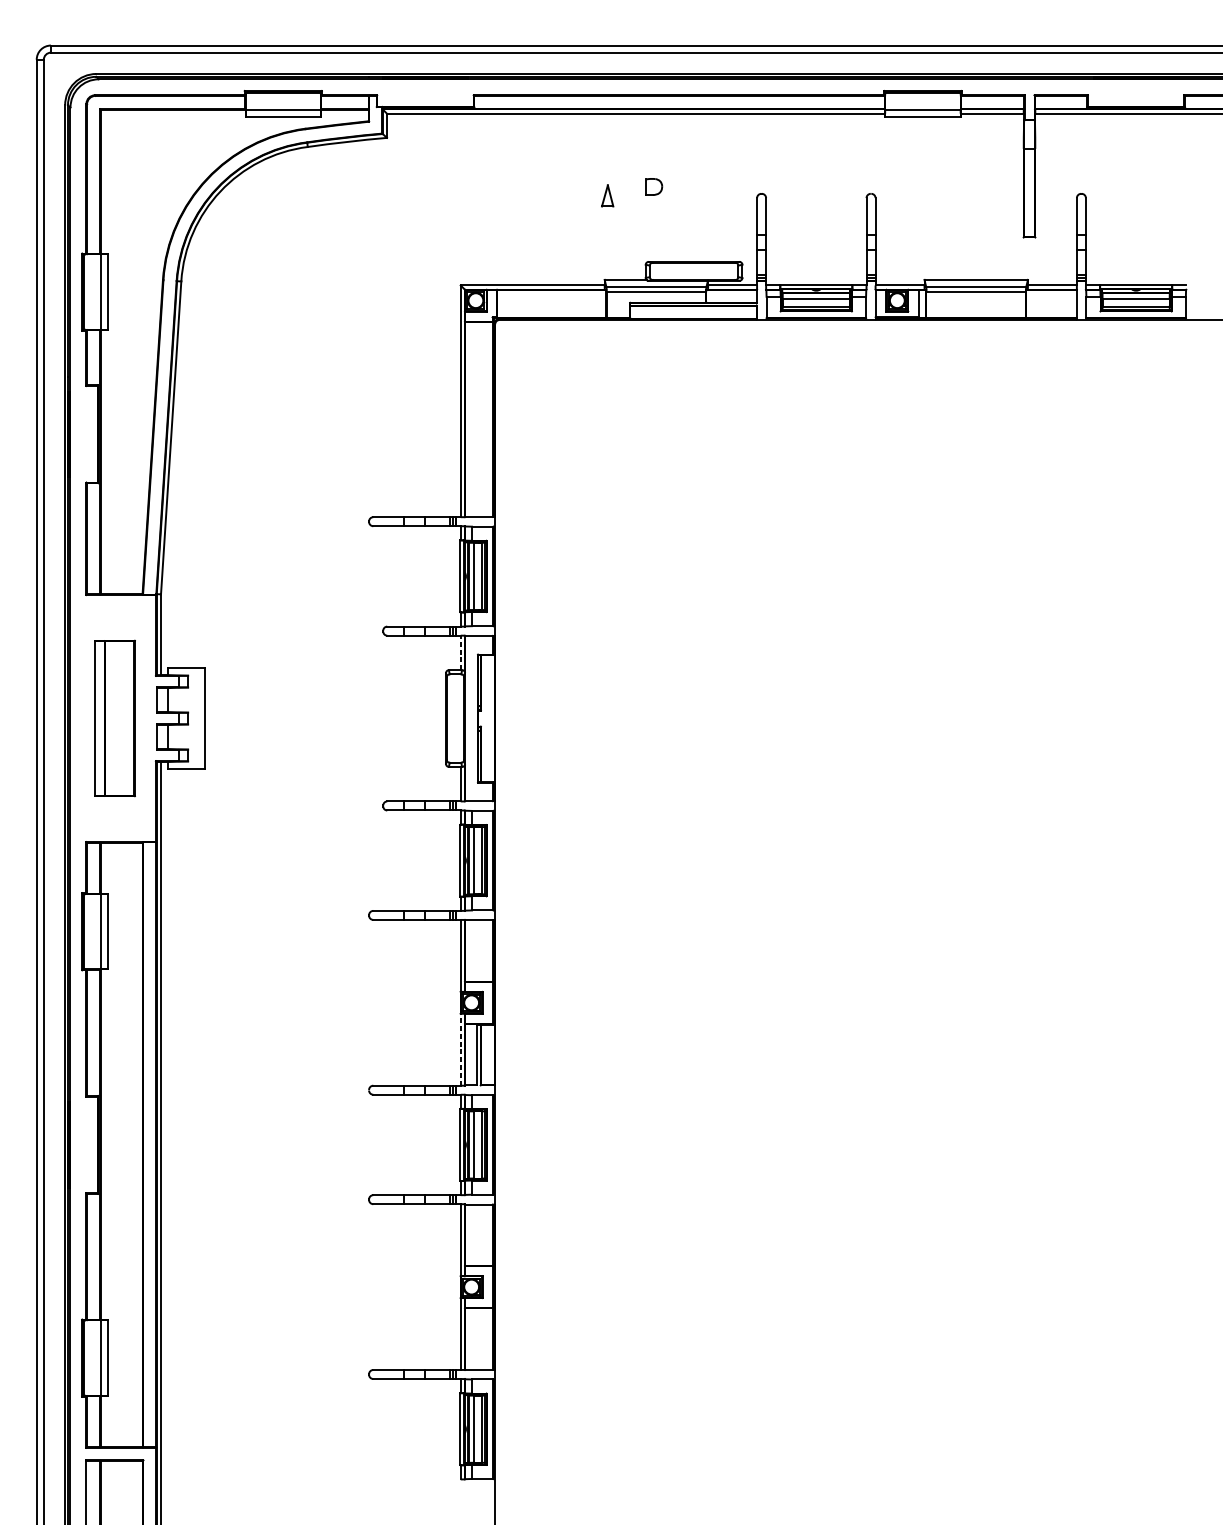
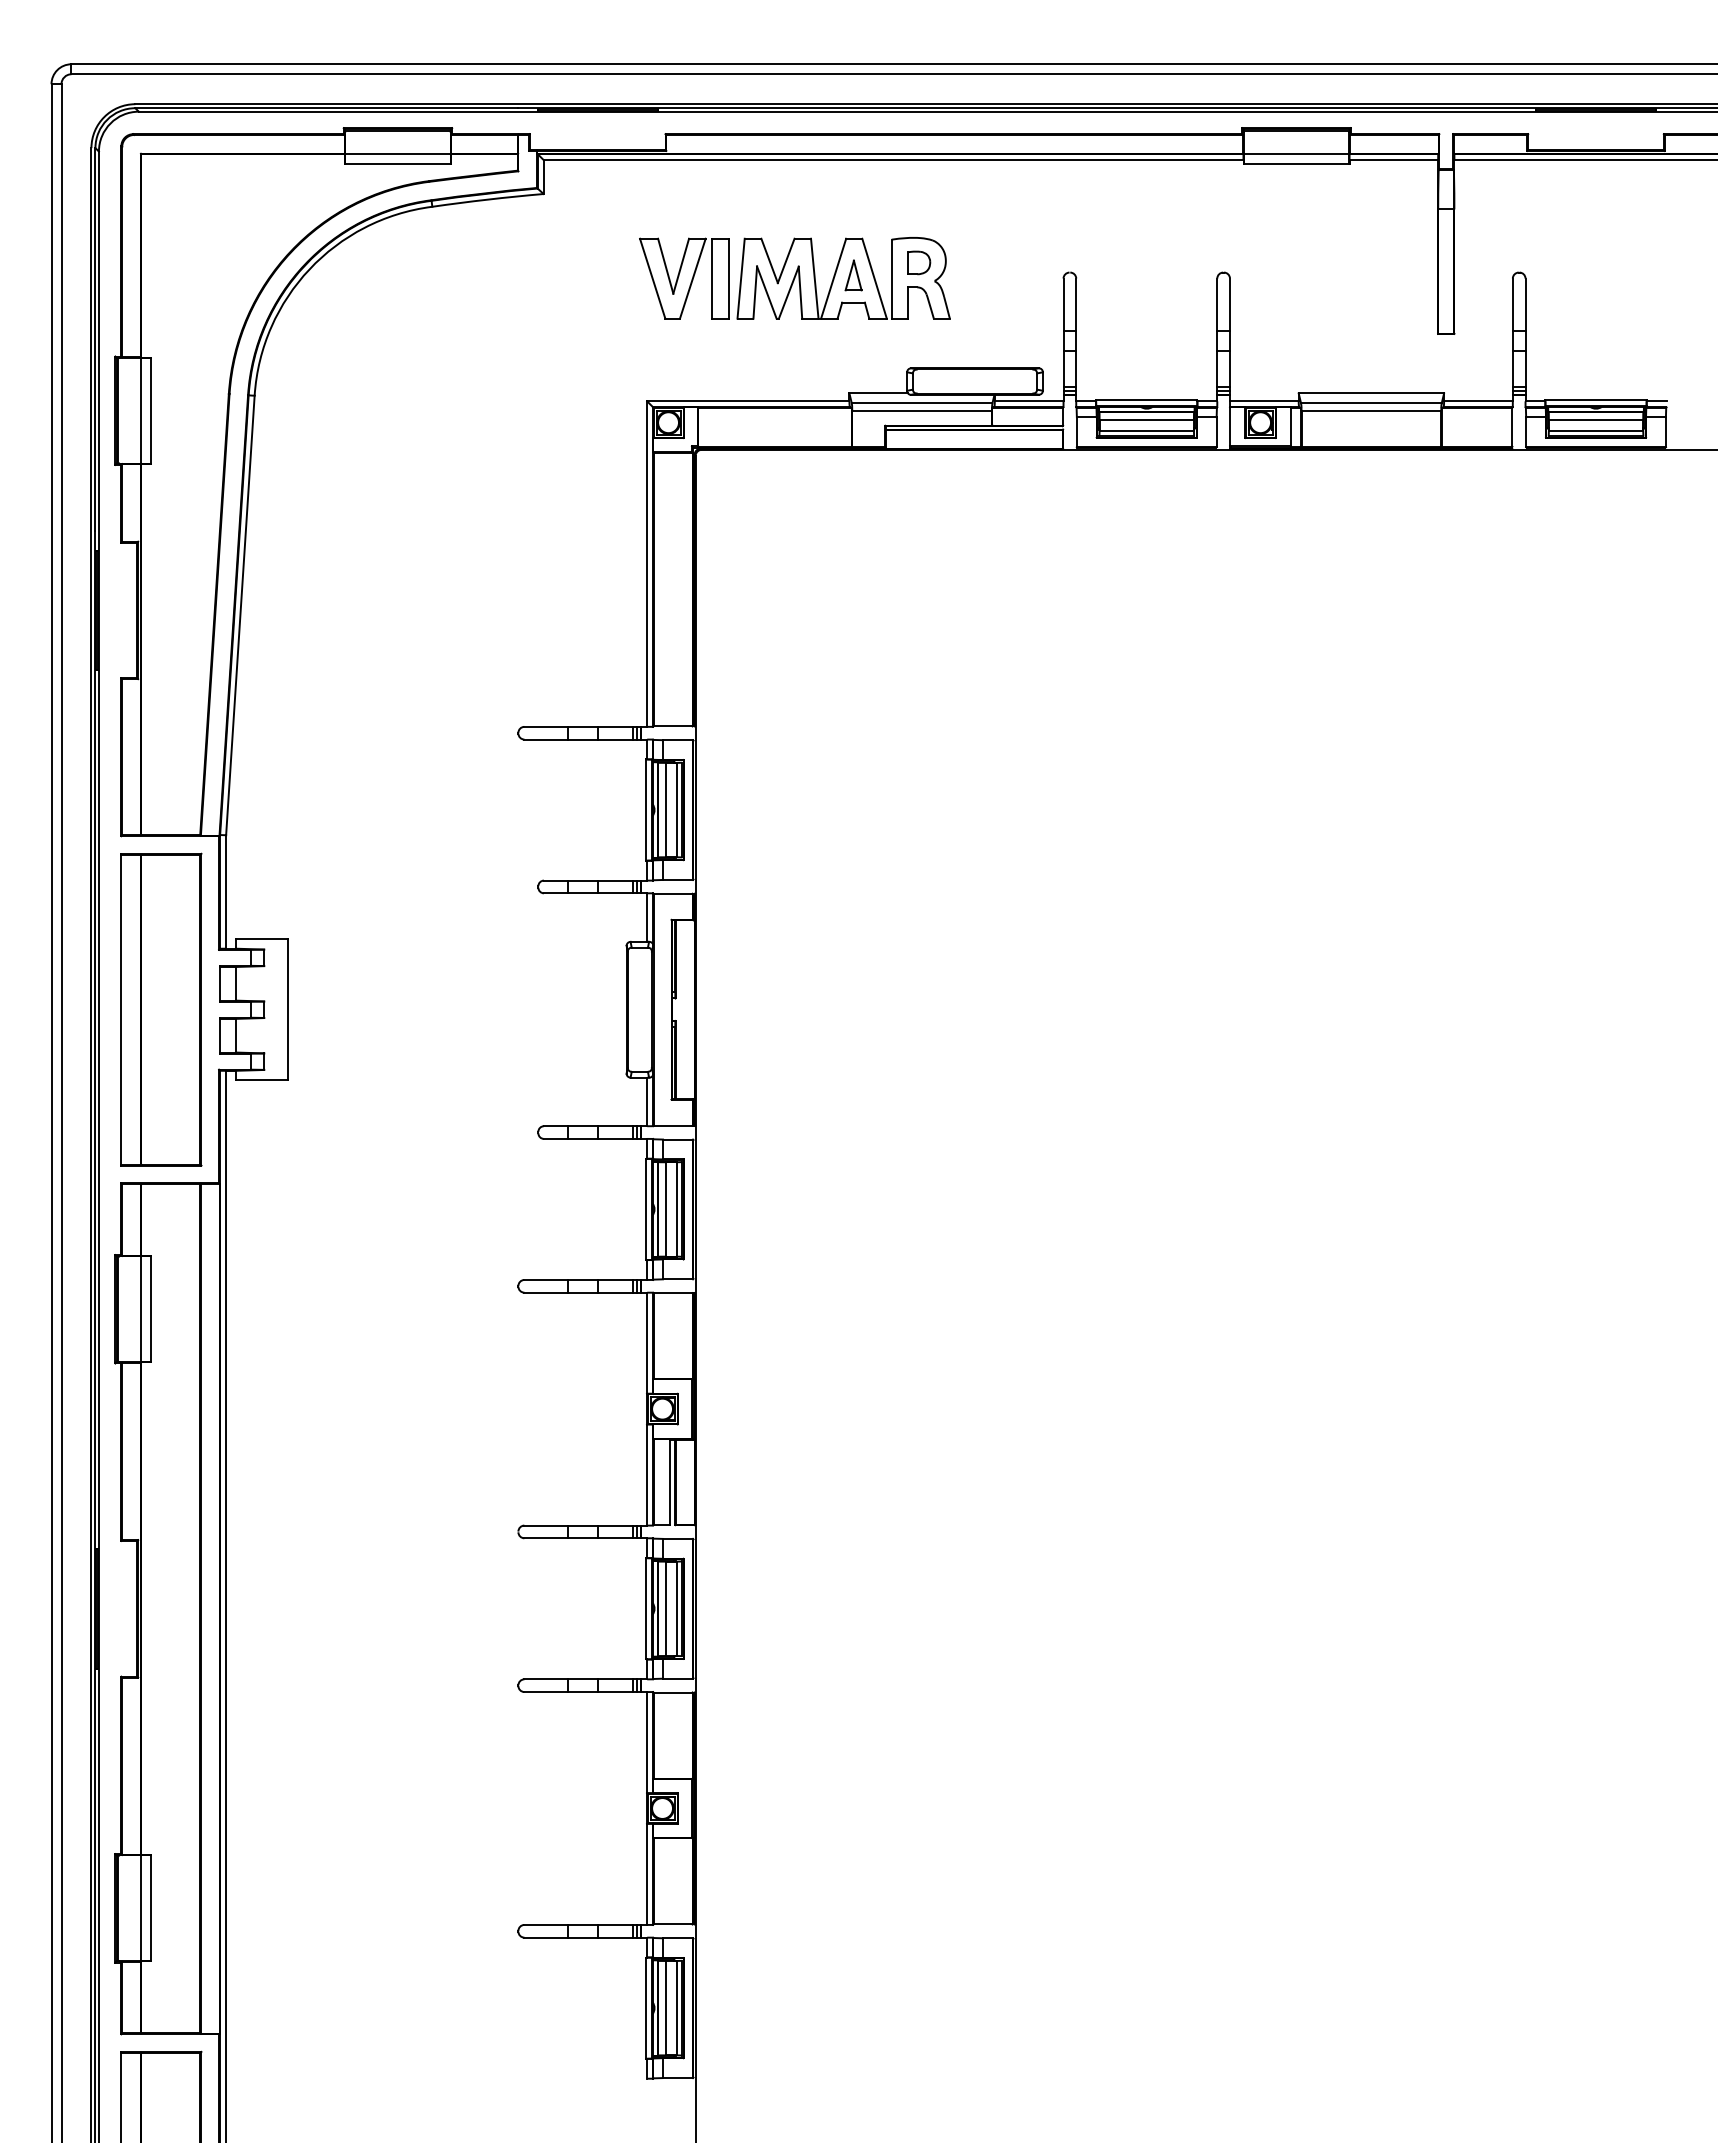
part: (565, 198) -> (794, 278), added
line: (460, 652) -> (647, 917), dashed -> solid
part: (115, 718) -> (161, 1009), size x1.43
line: (460, 1050) -> (647, 1475), dashed -> solid

